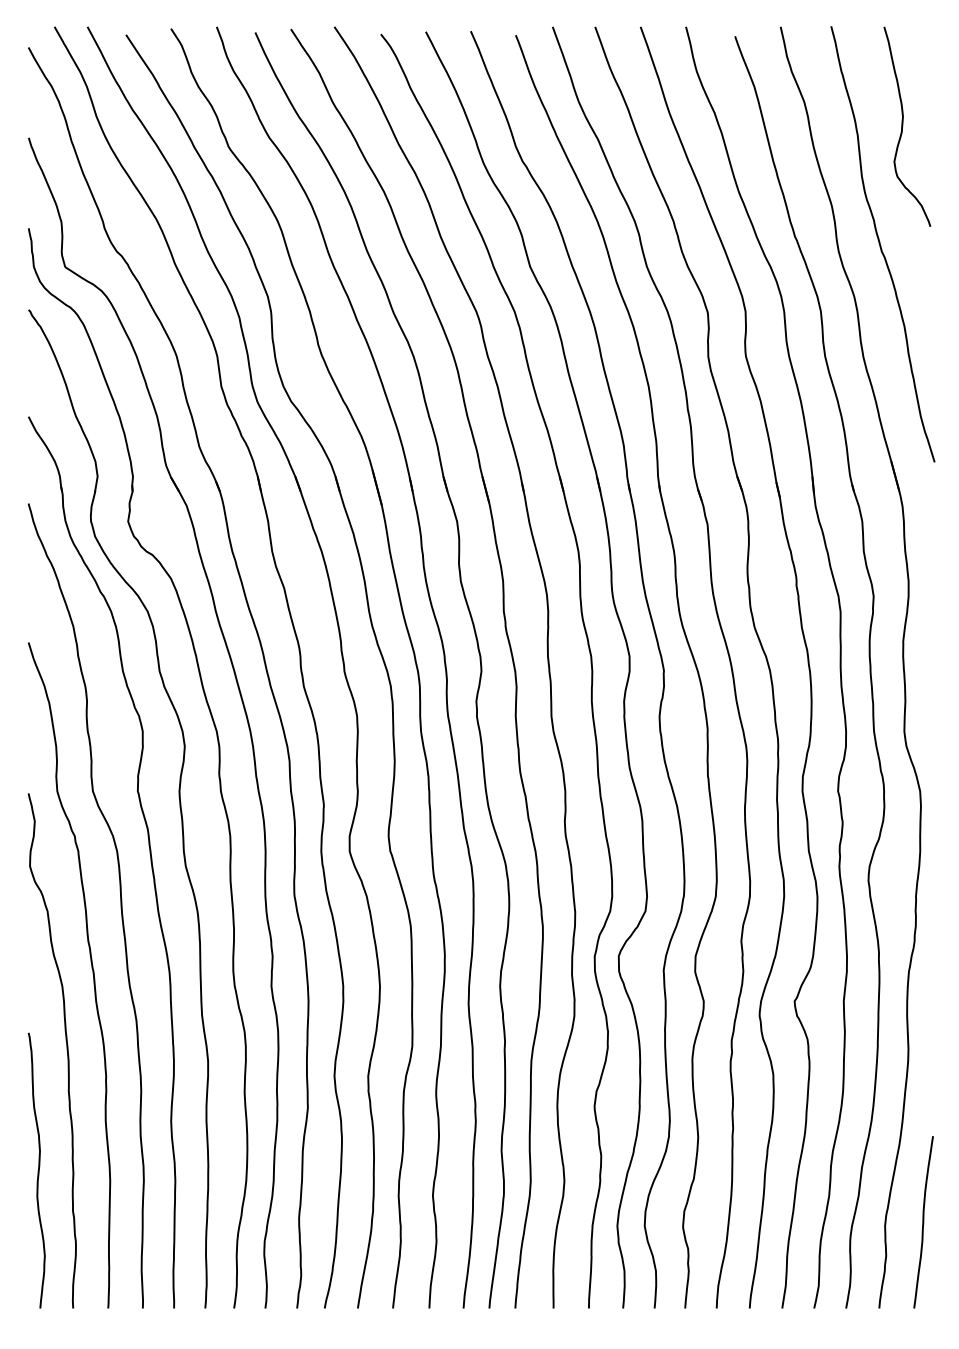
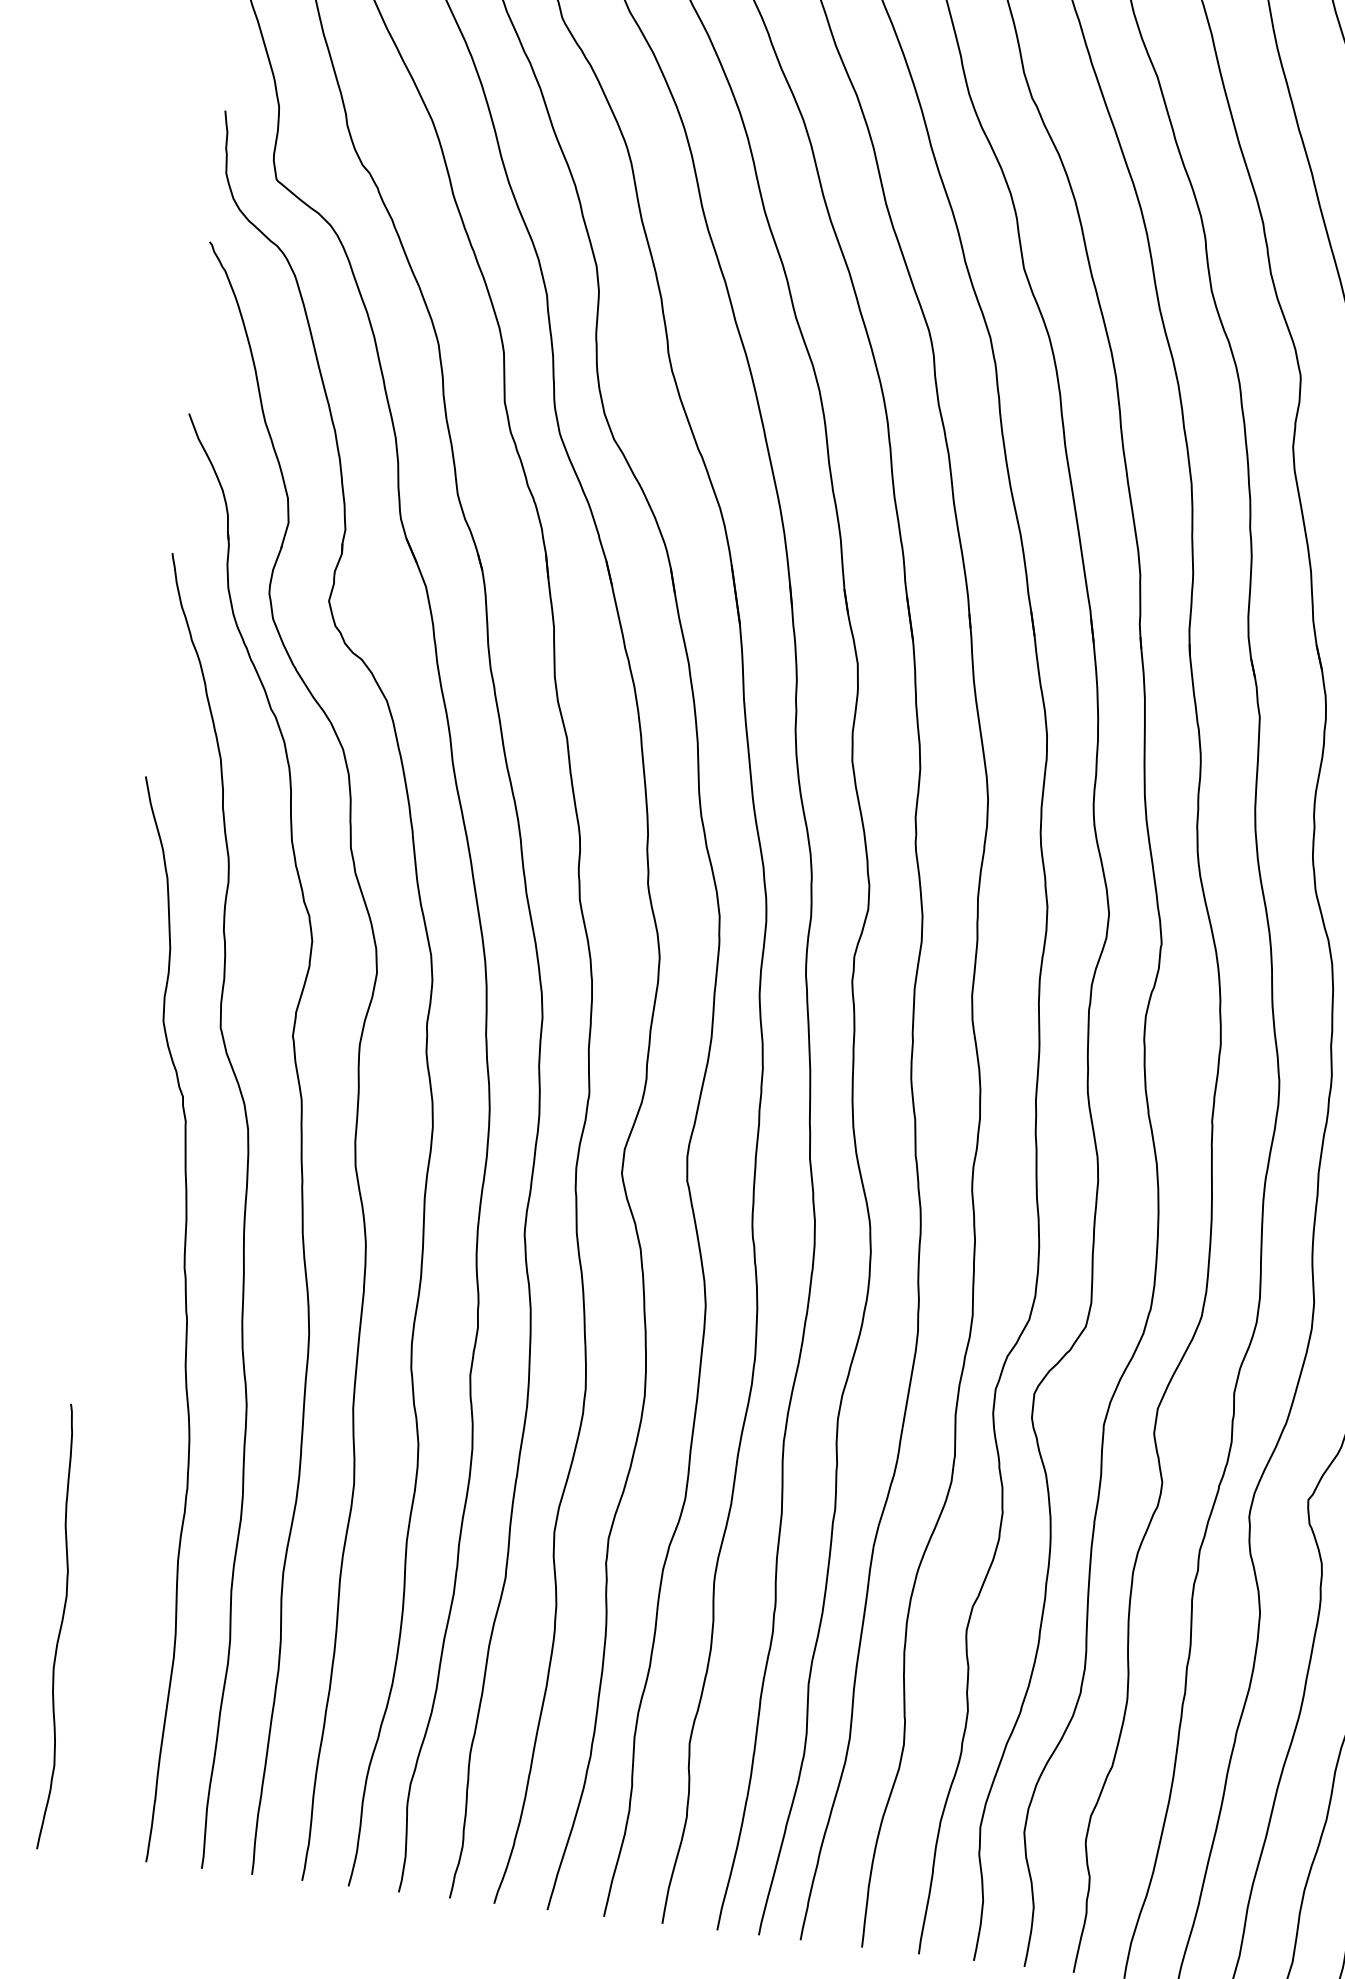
curve: (66, 1050) -> (128, 1439), removed

